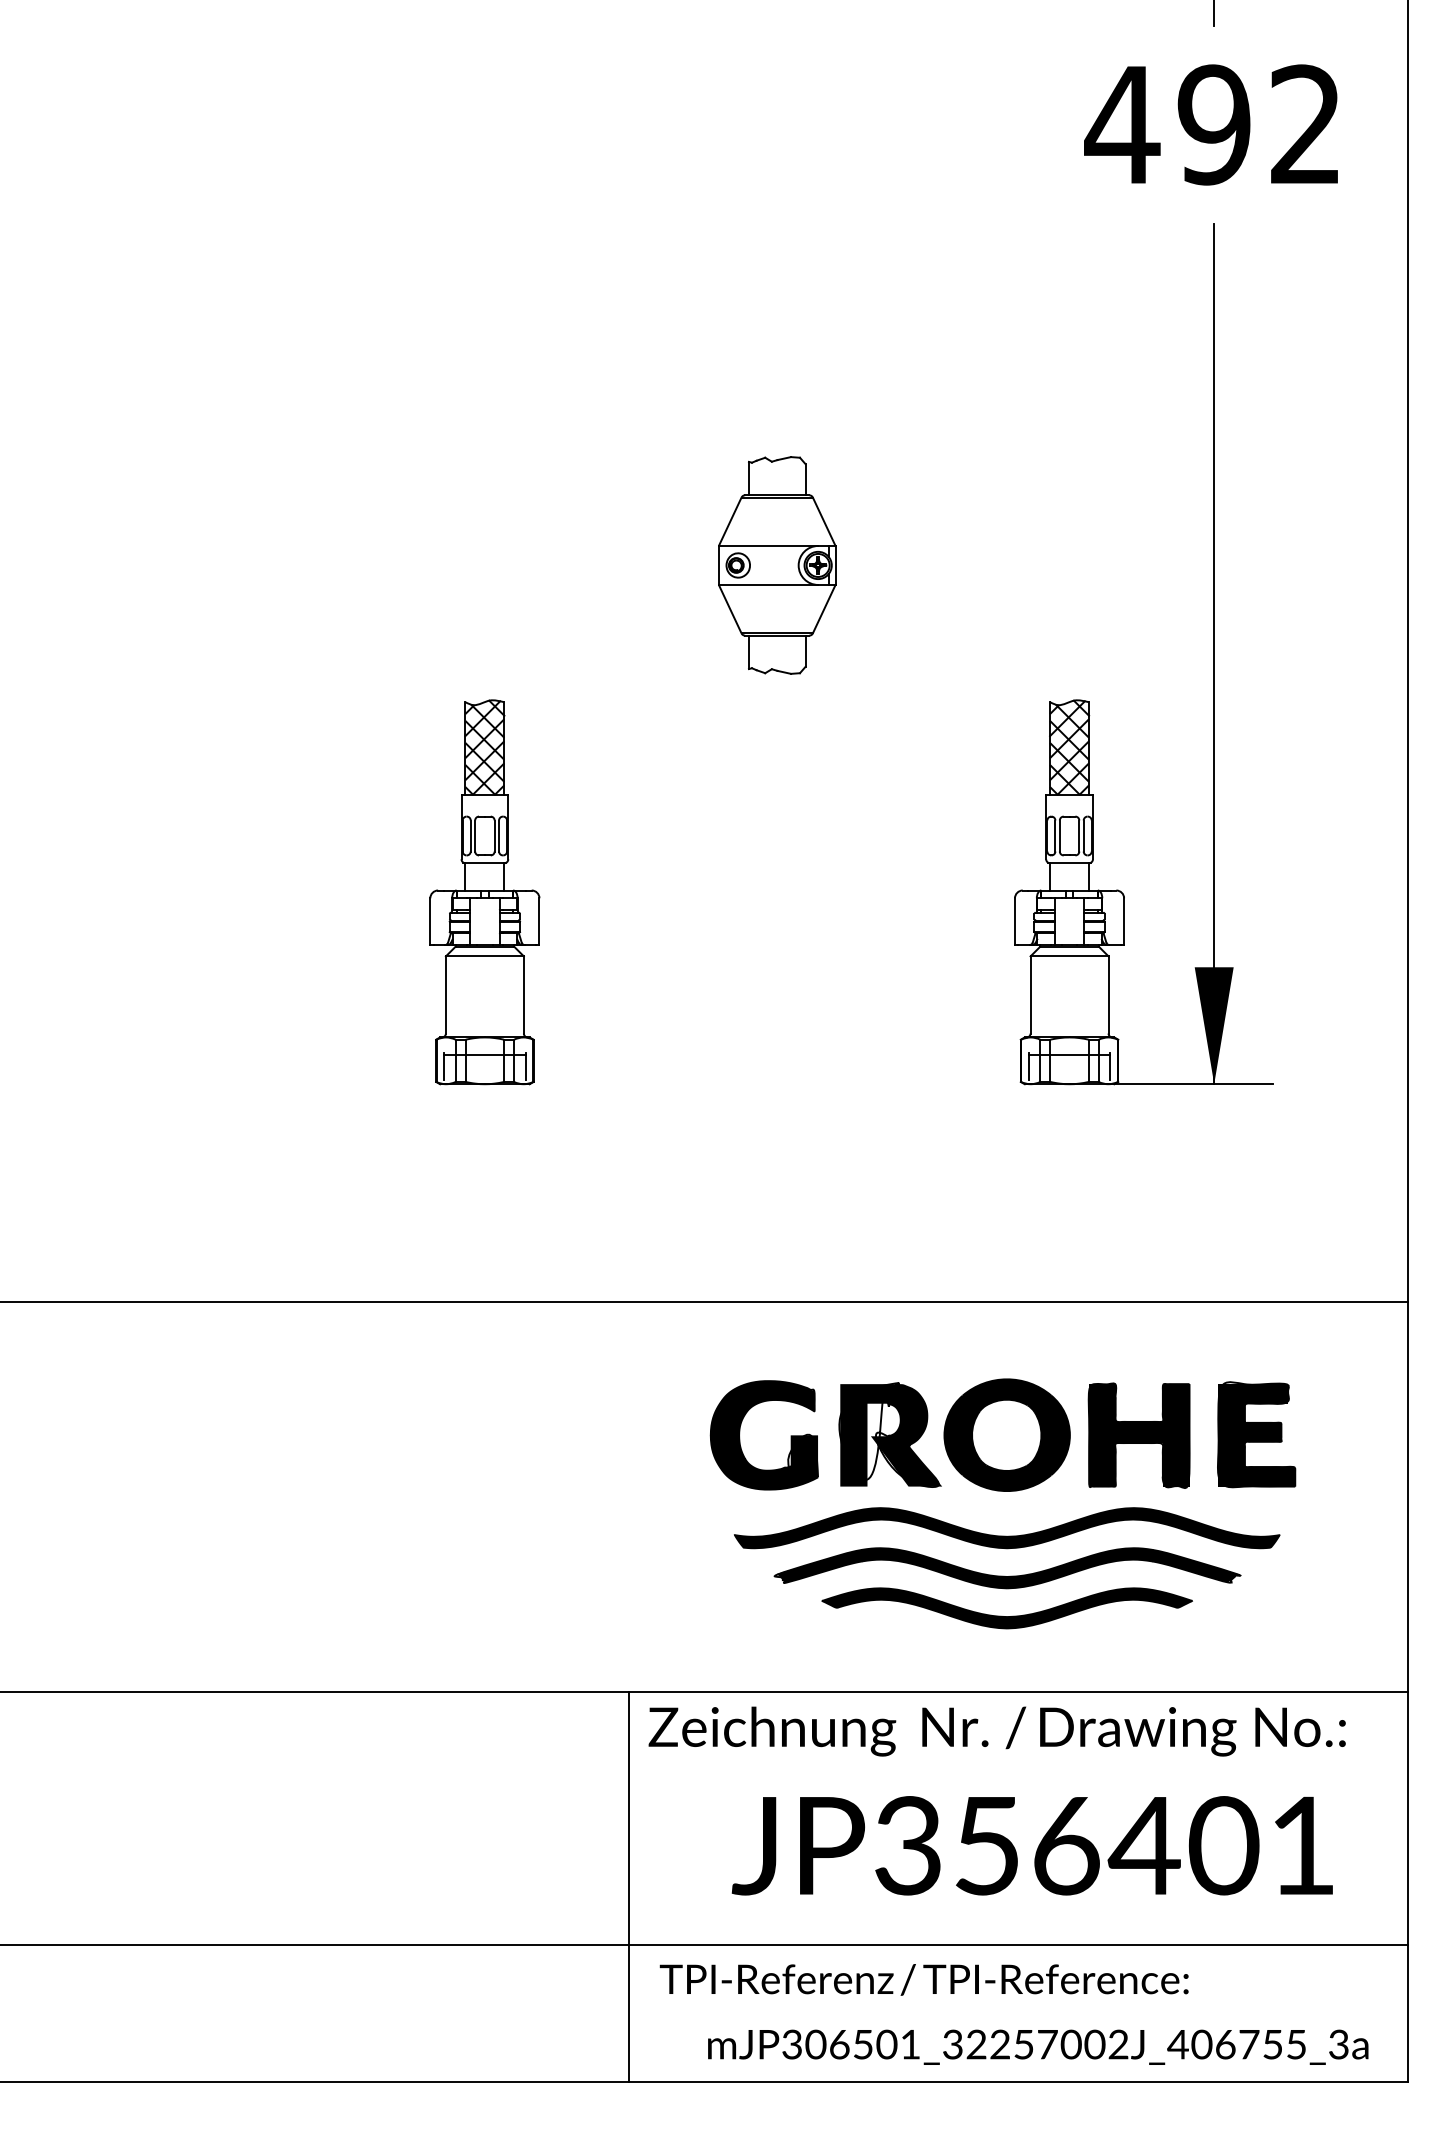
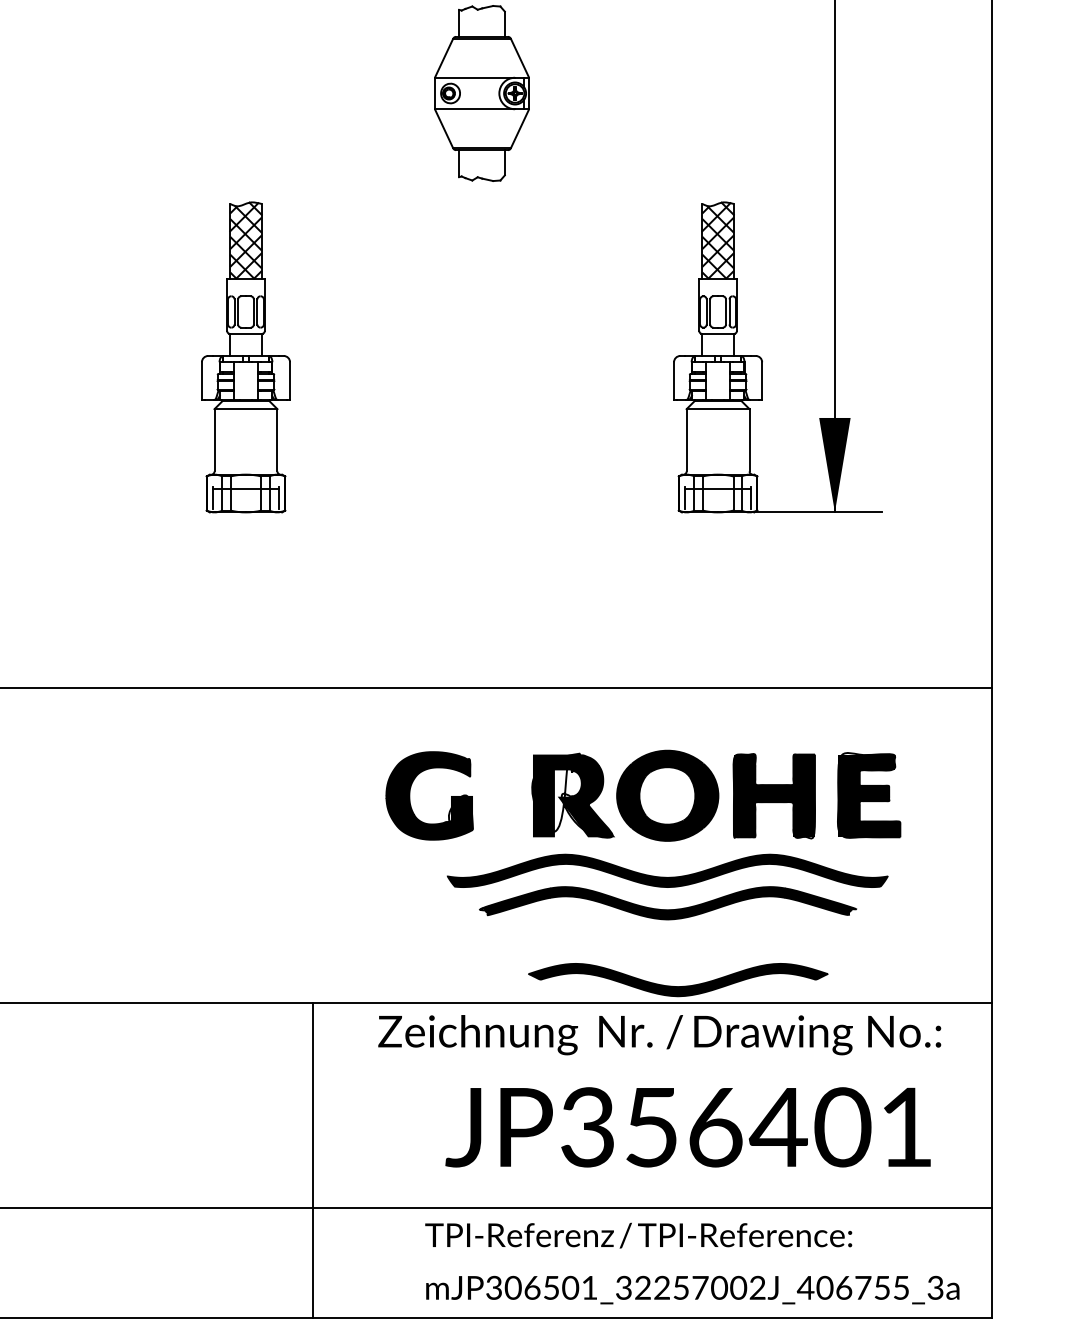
part: (740, 1433) -> (410, 794), moved
part: (1006, 1616) -> (677, 986), moved
line: (628, 1886) -> (312, 1160), moved
text: (923, 1979) -> (638, 1235), moved

